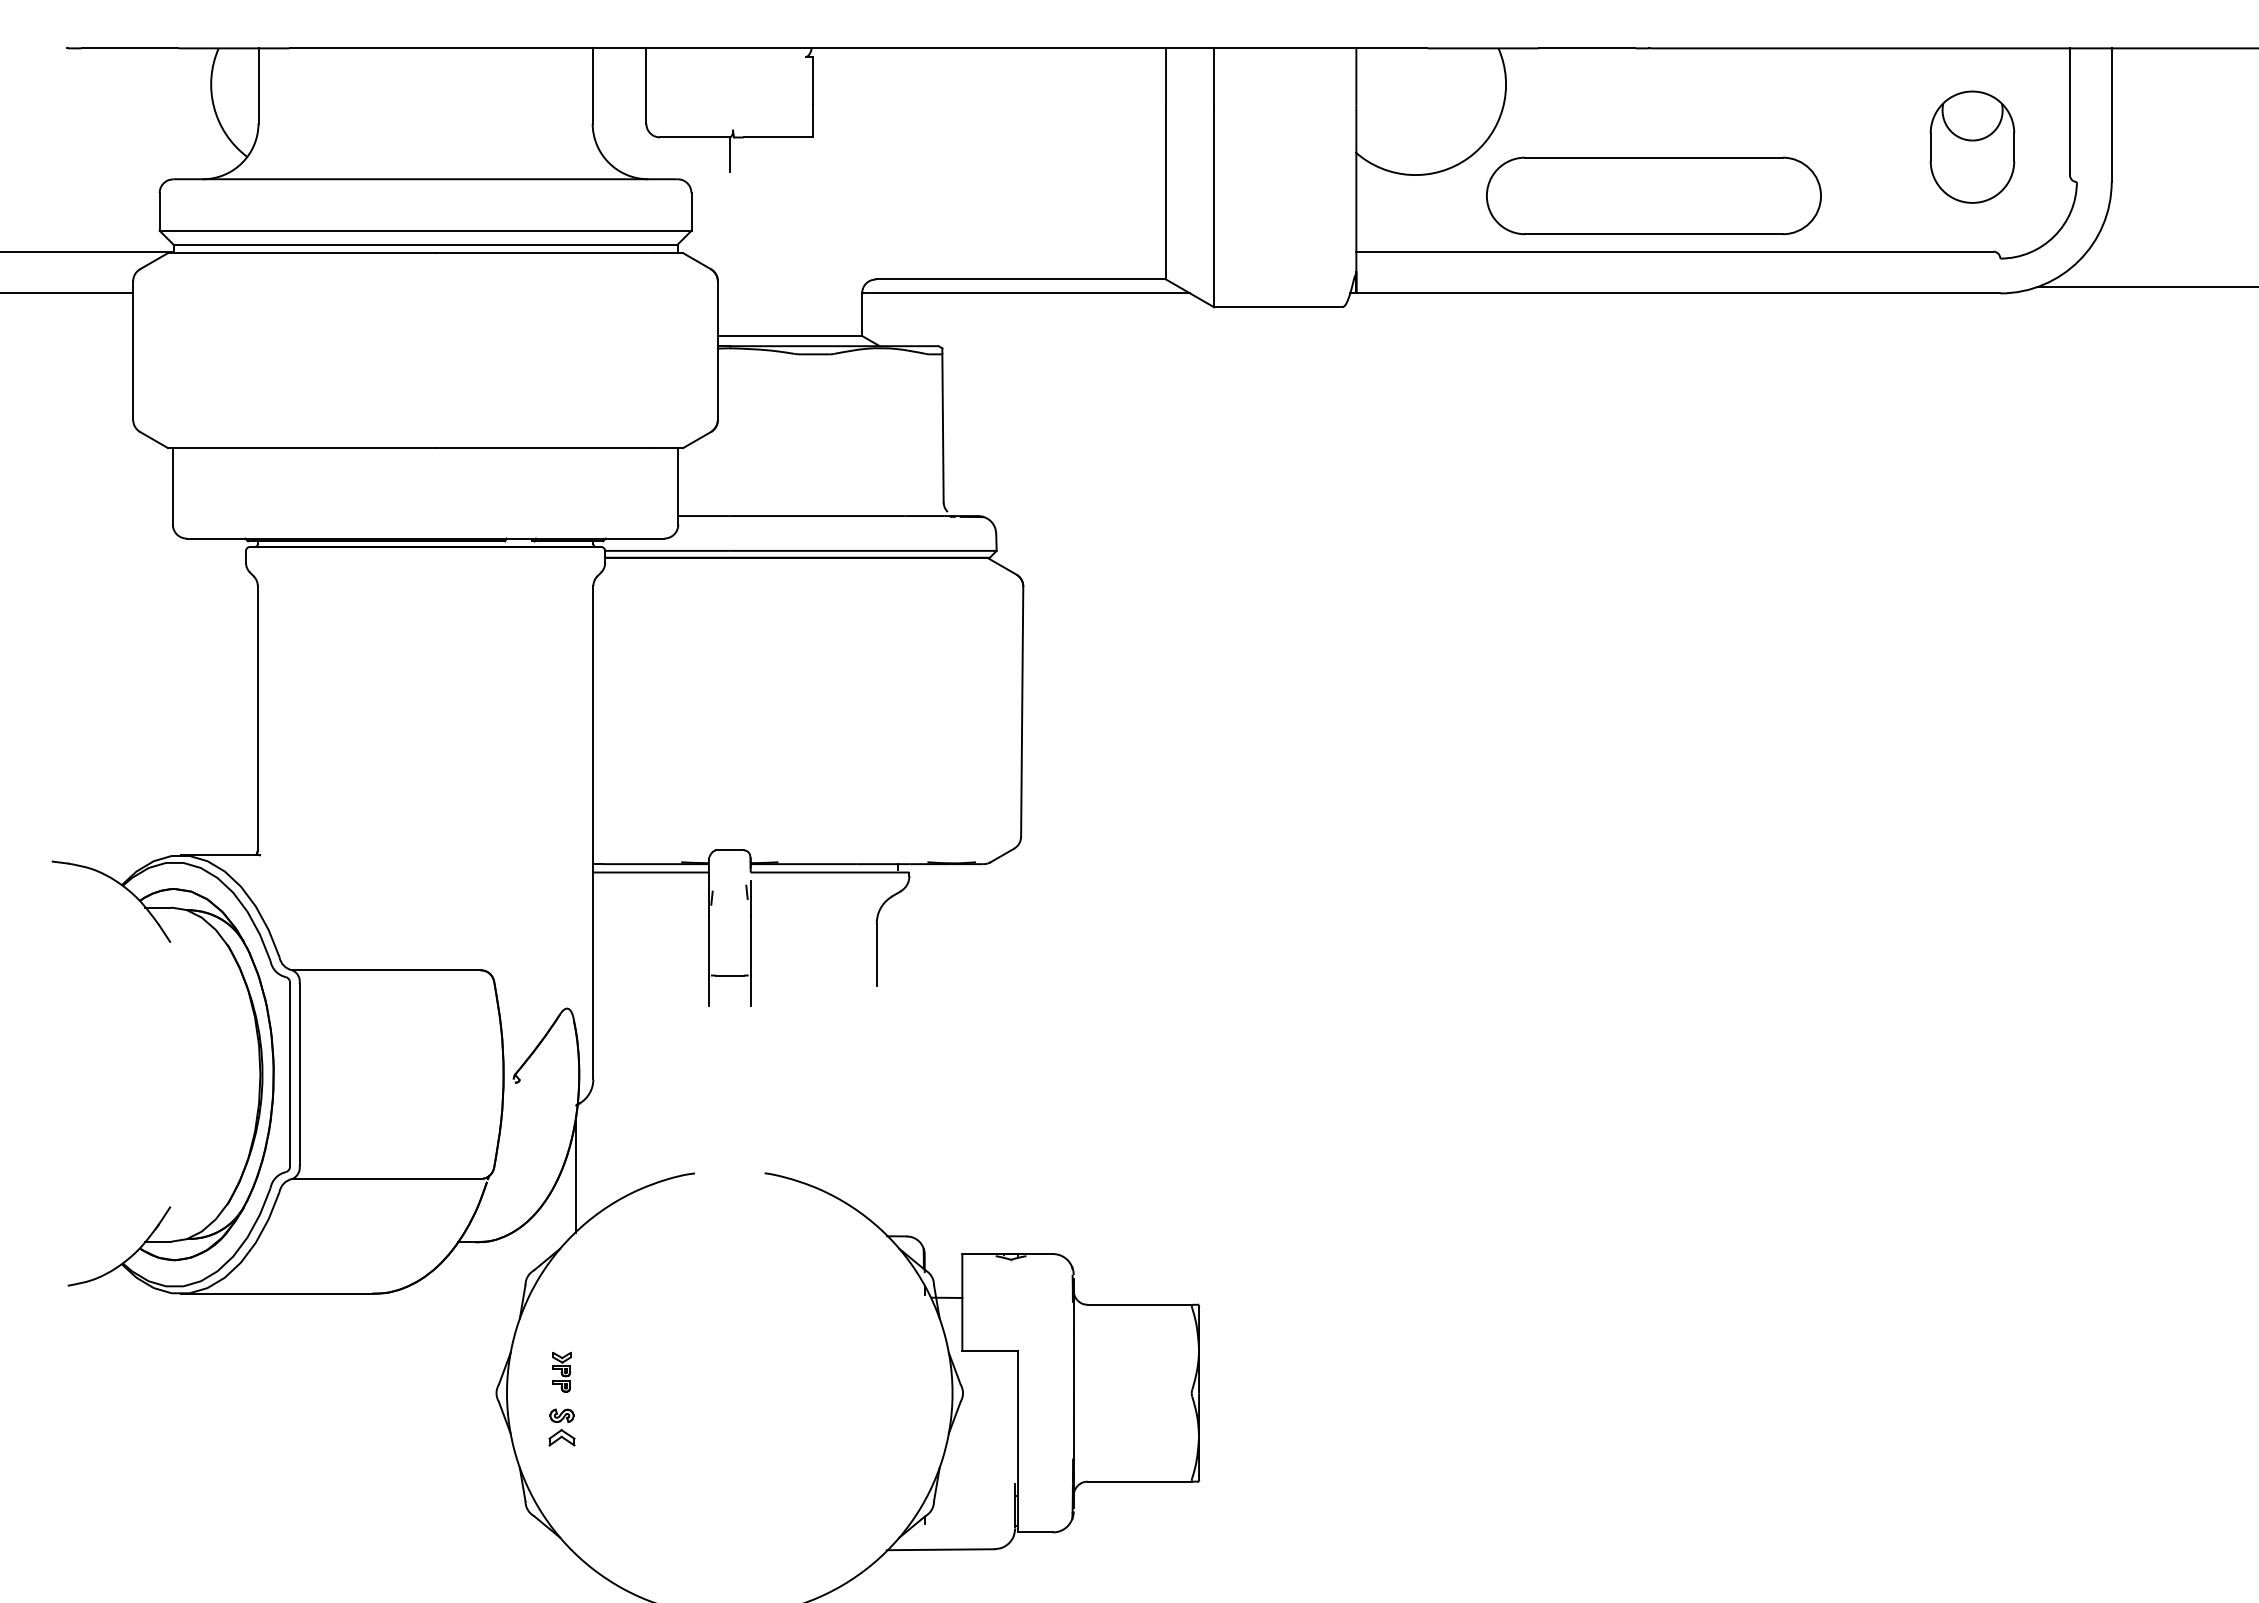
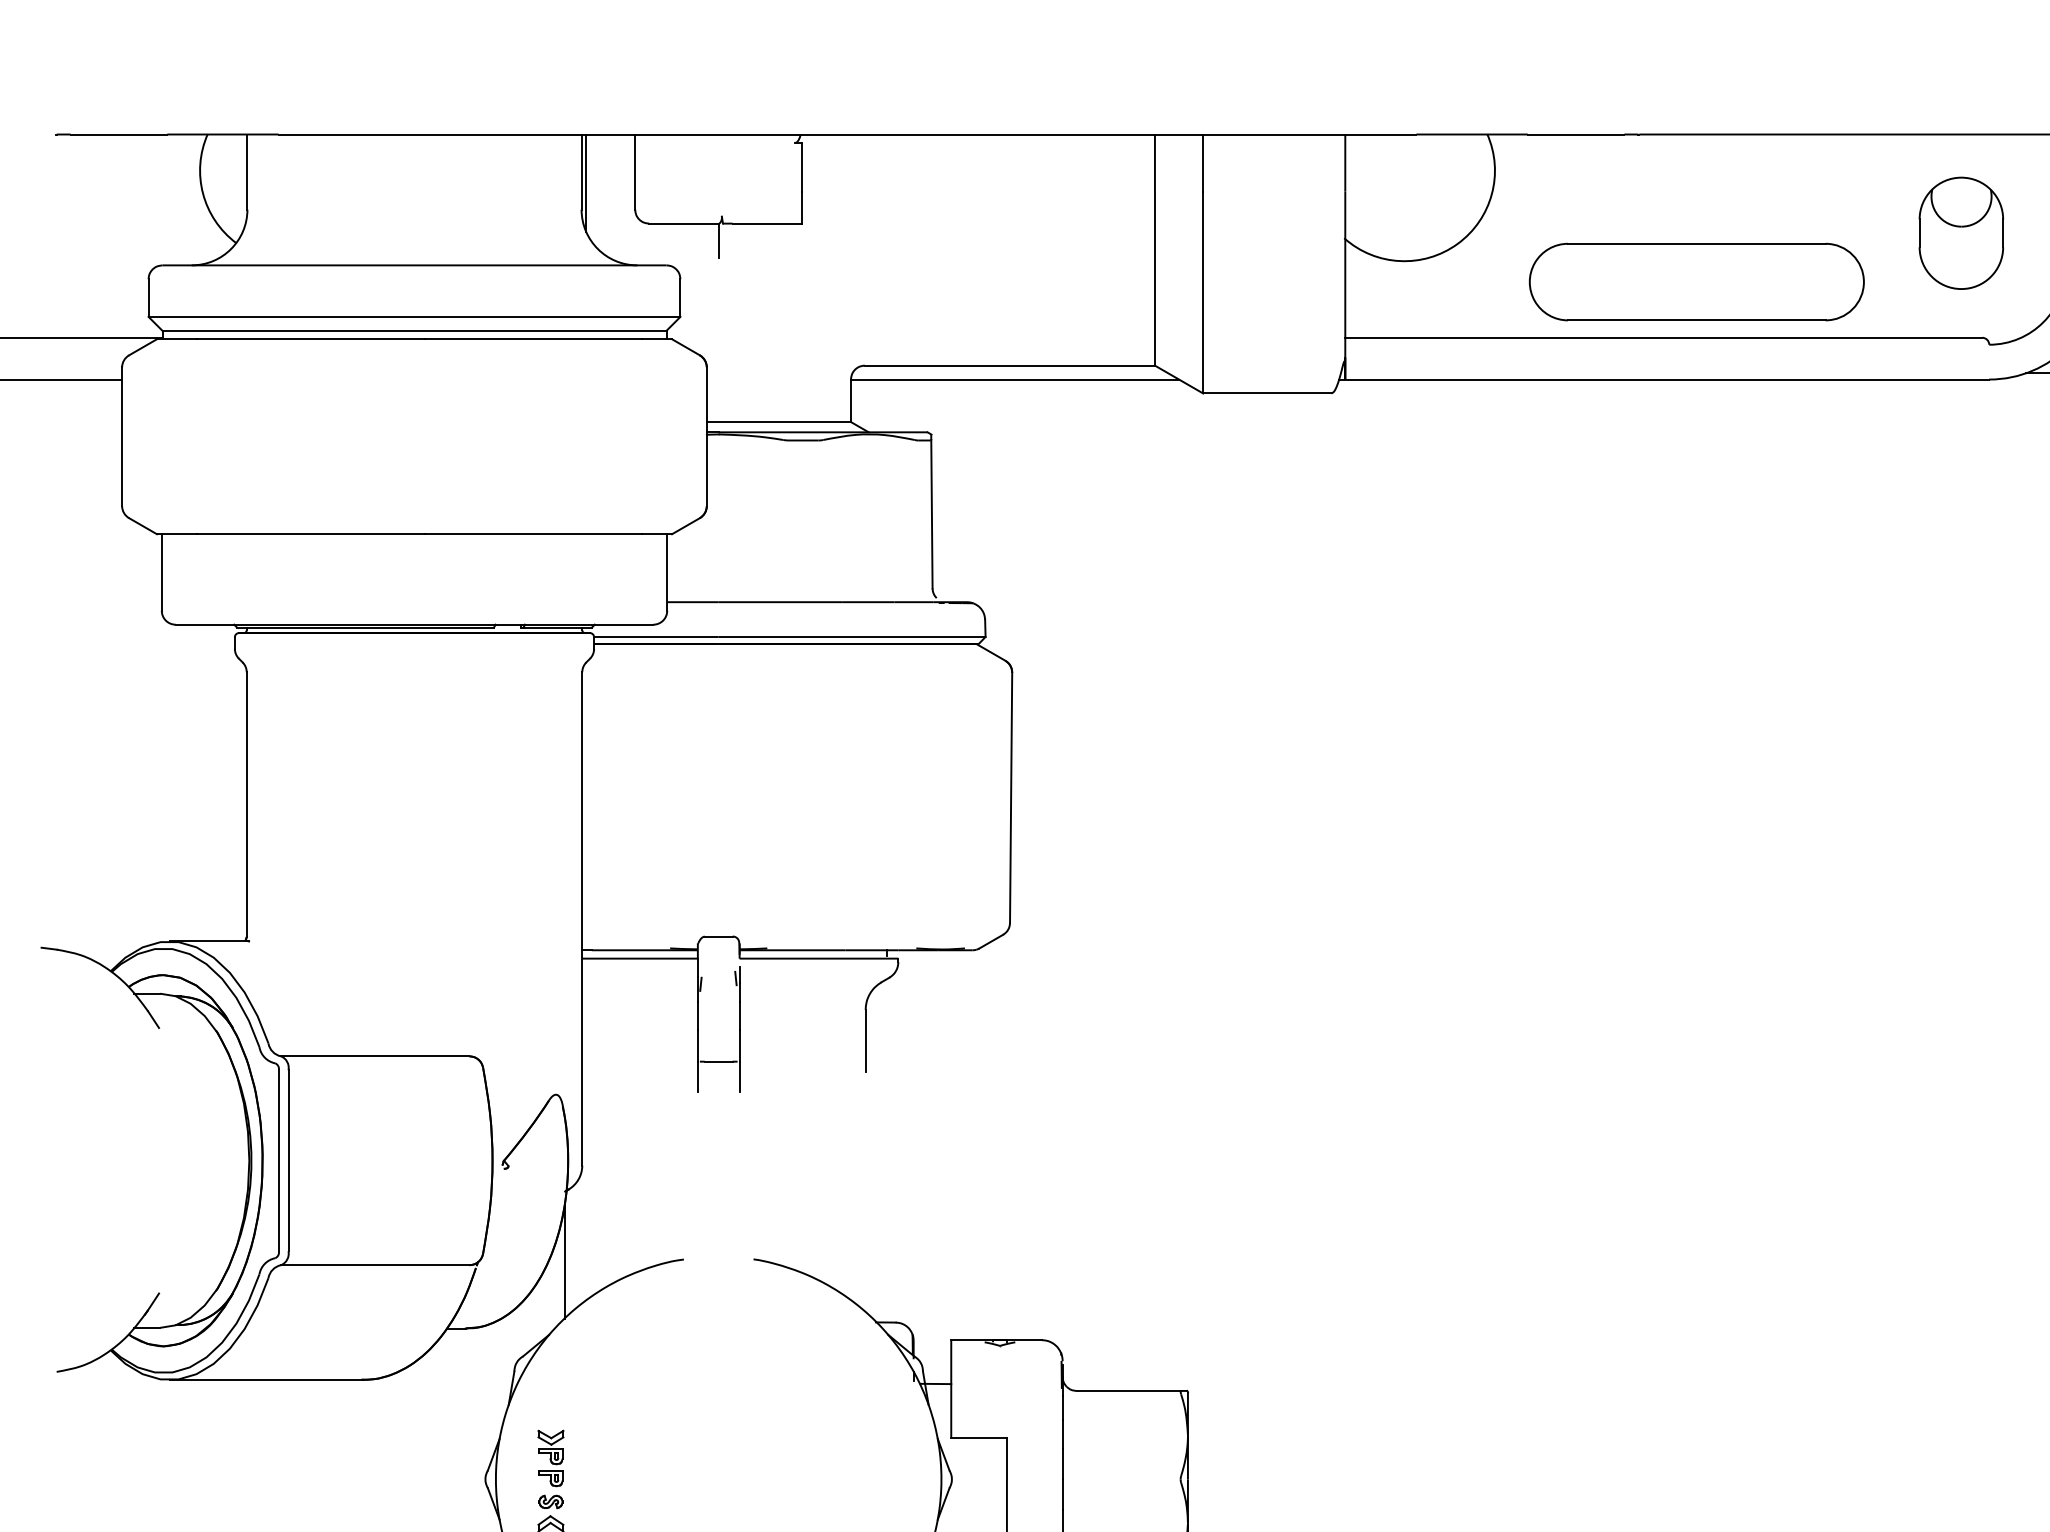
line: (597, 97) -> (586, 183), added
part: (1653, 195) -> (1696, 281), moved
part: (561, 1371) -> (550, 1457), size x1.43

